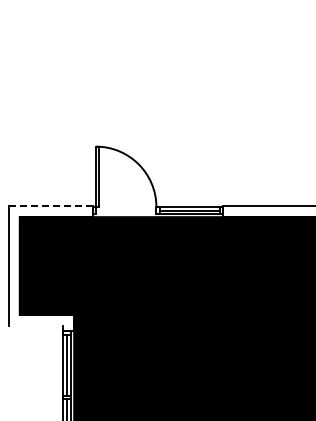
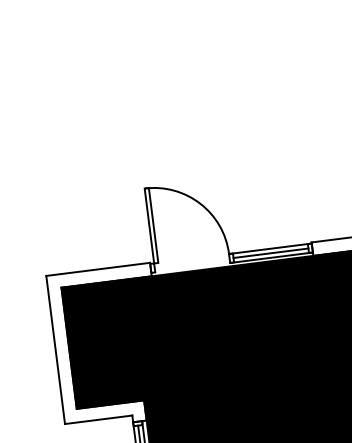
line: (50, 206) -> (97, 269), dashed -> solid
line: (35, 325) -> (97, 419), added

